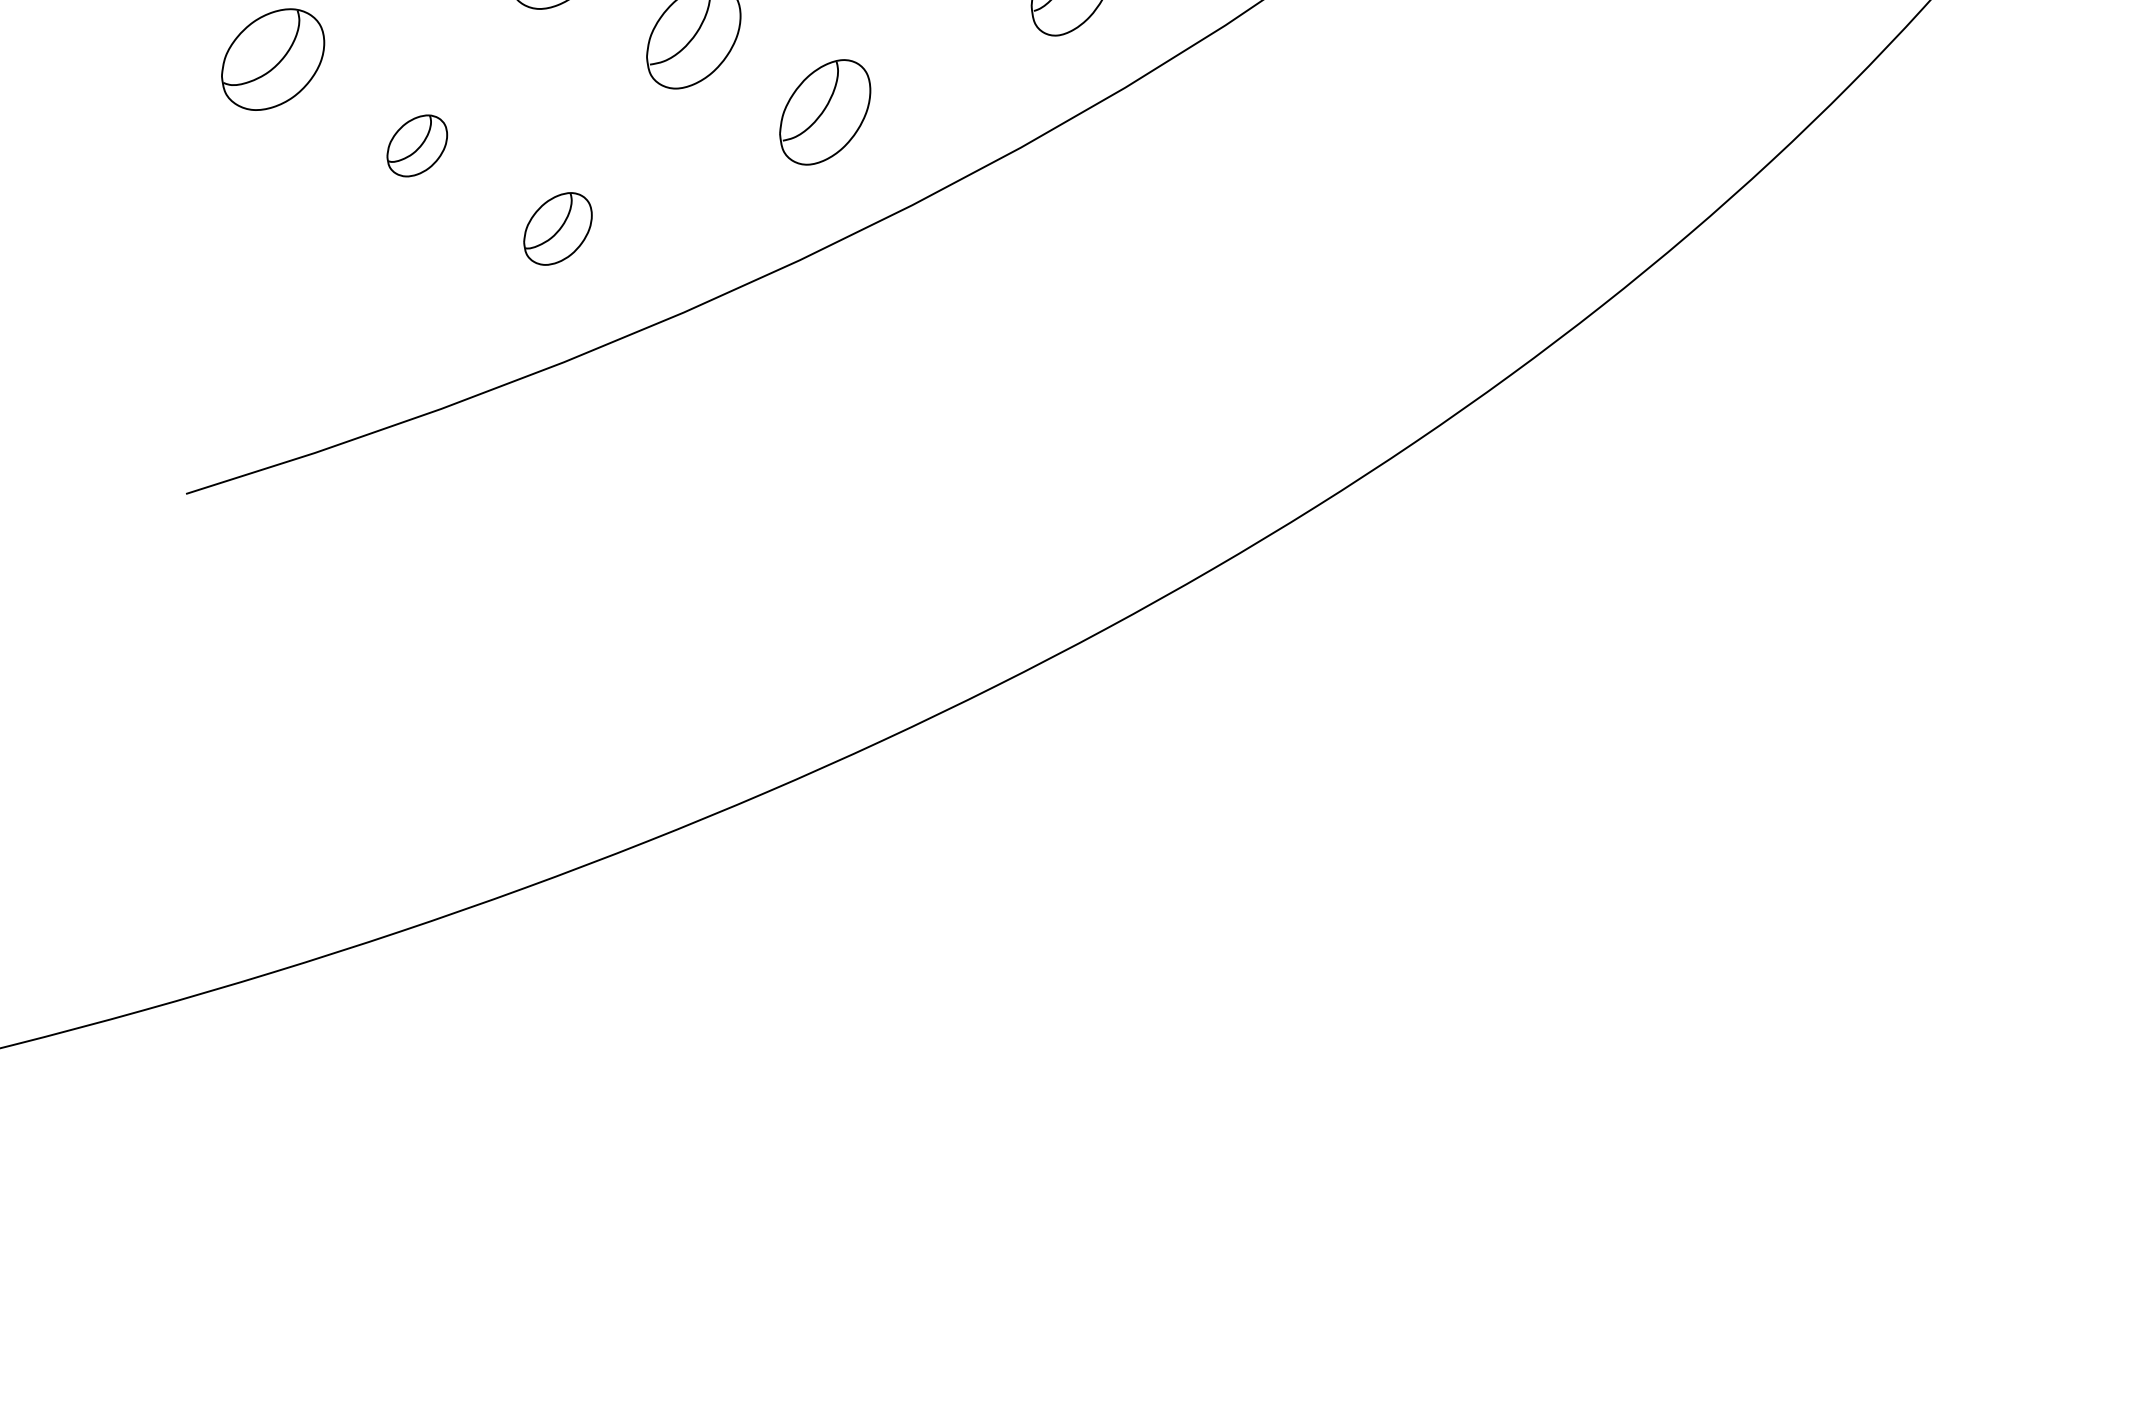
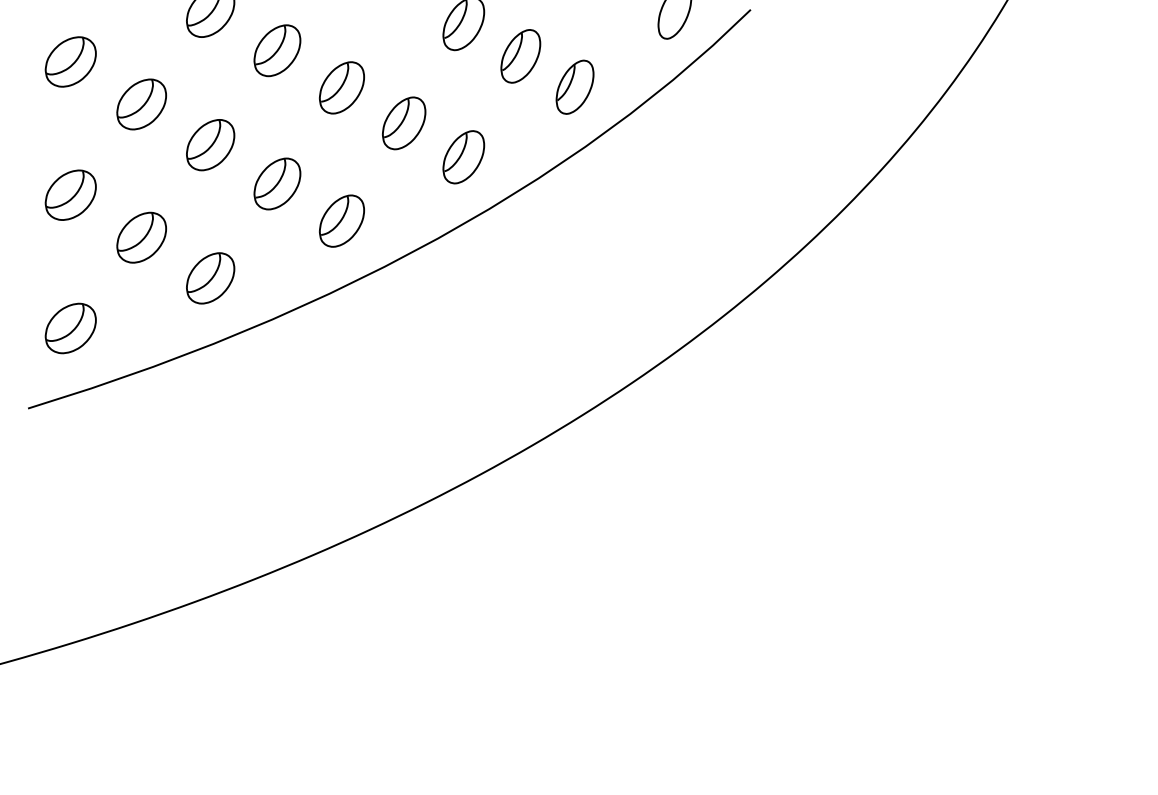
part: (417, 145) -> (141, 237), size x1.67
part: (557, 229) -> (210, 278), size x1.43
part: (272, 330) -> (70, 328), added

